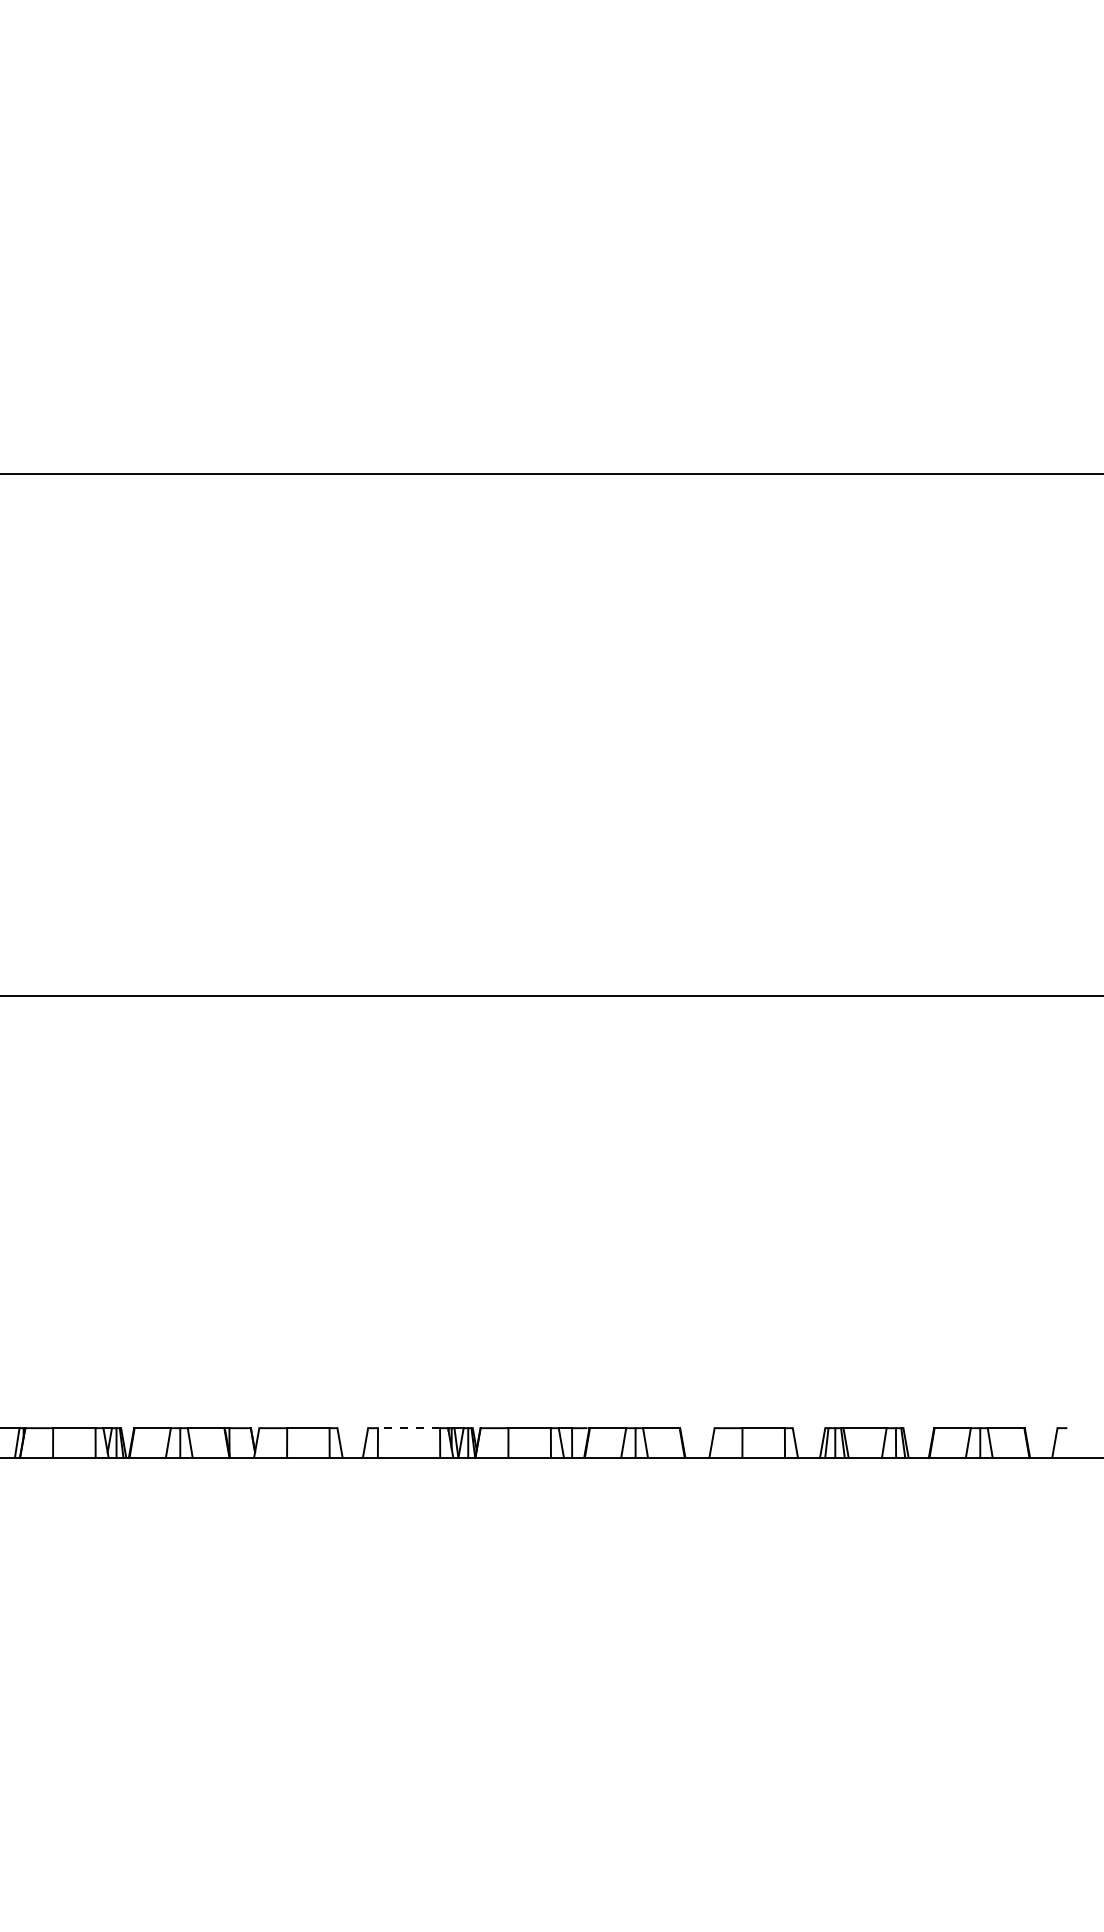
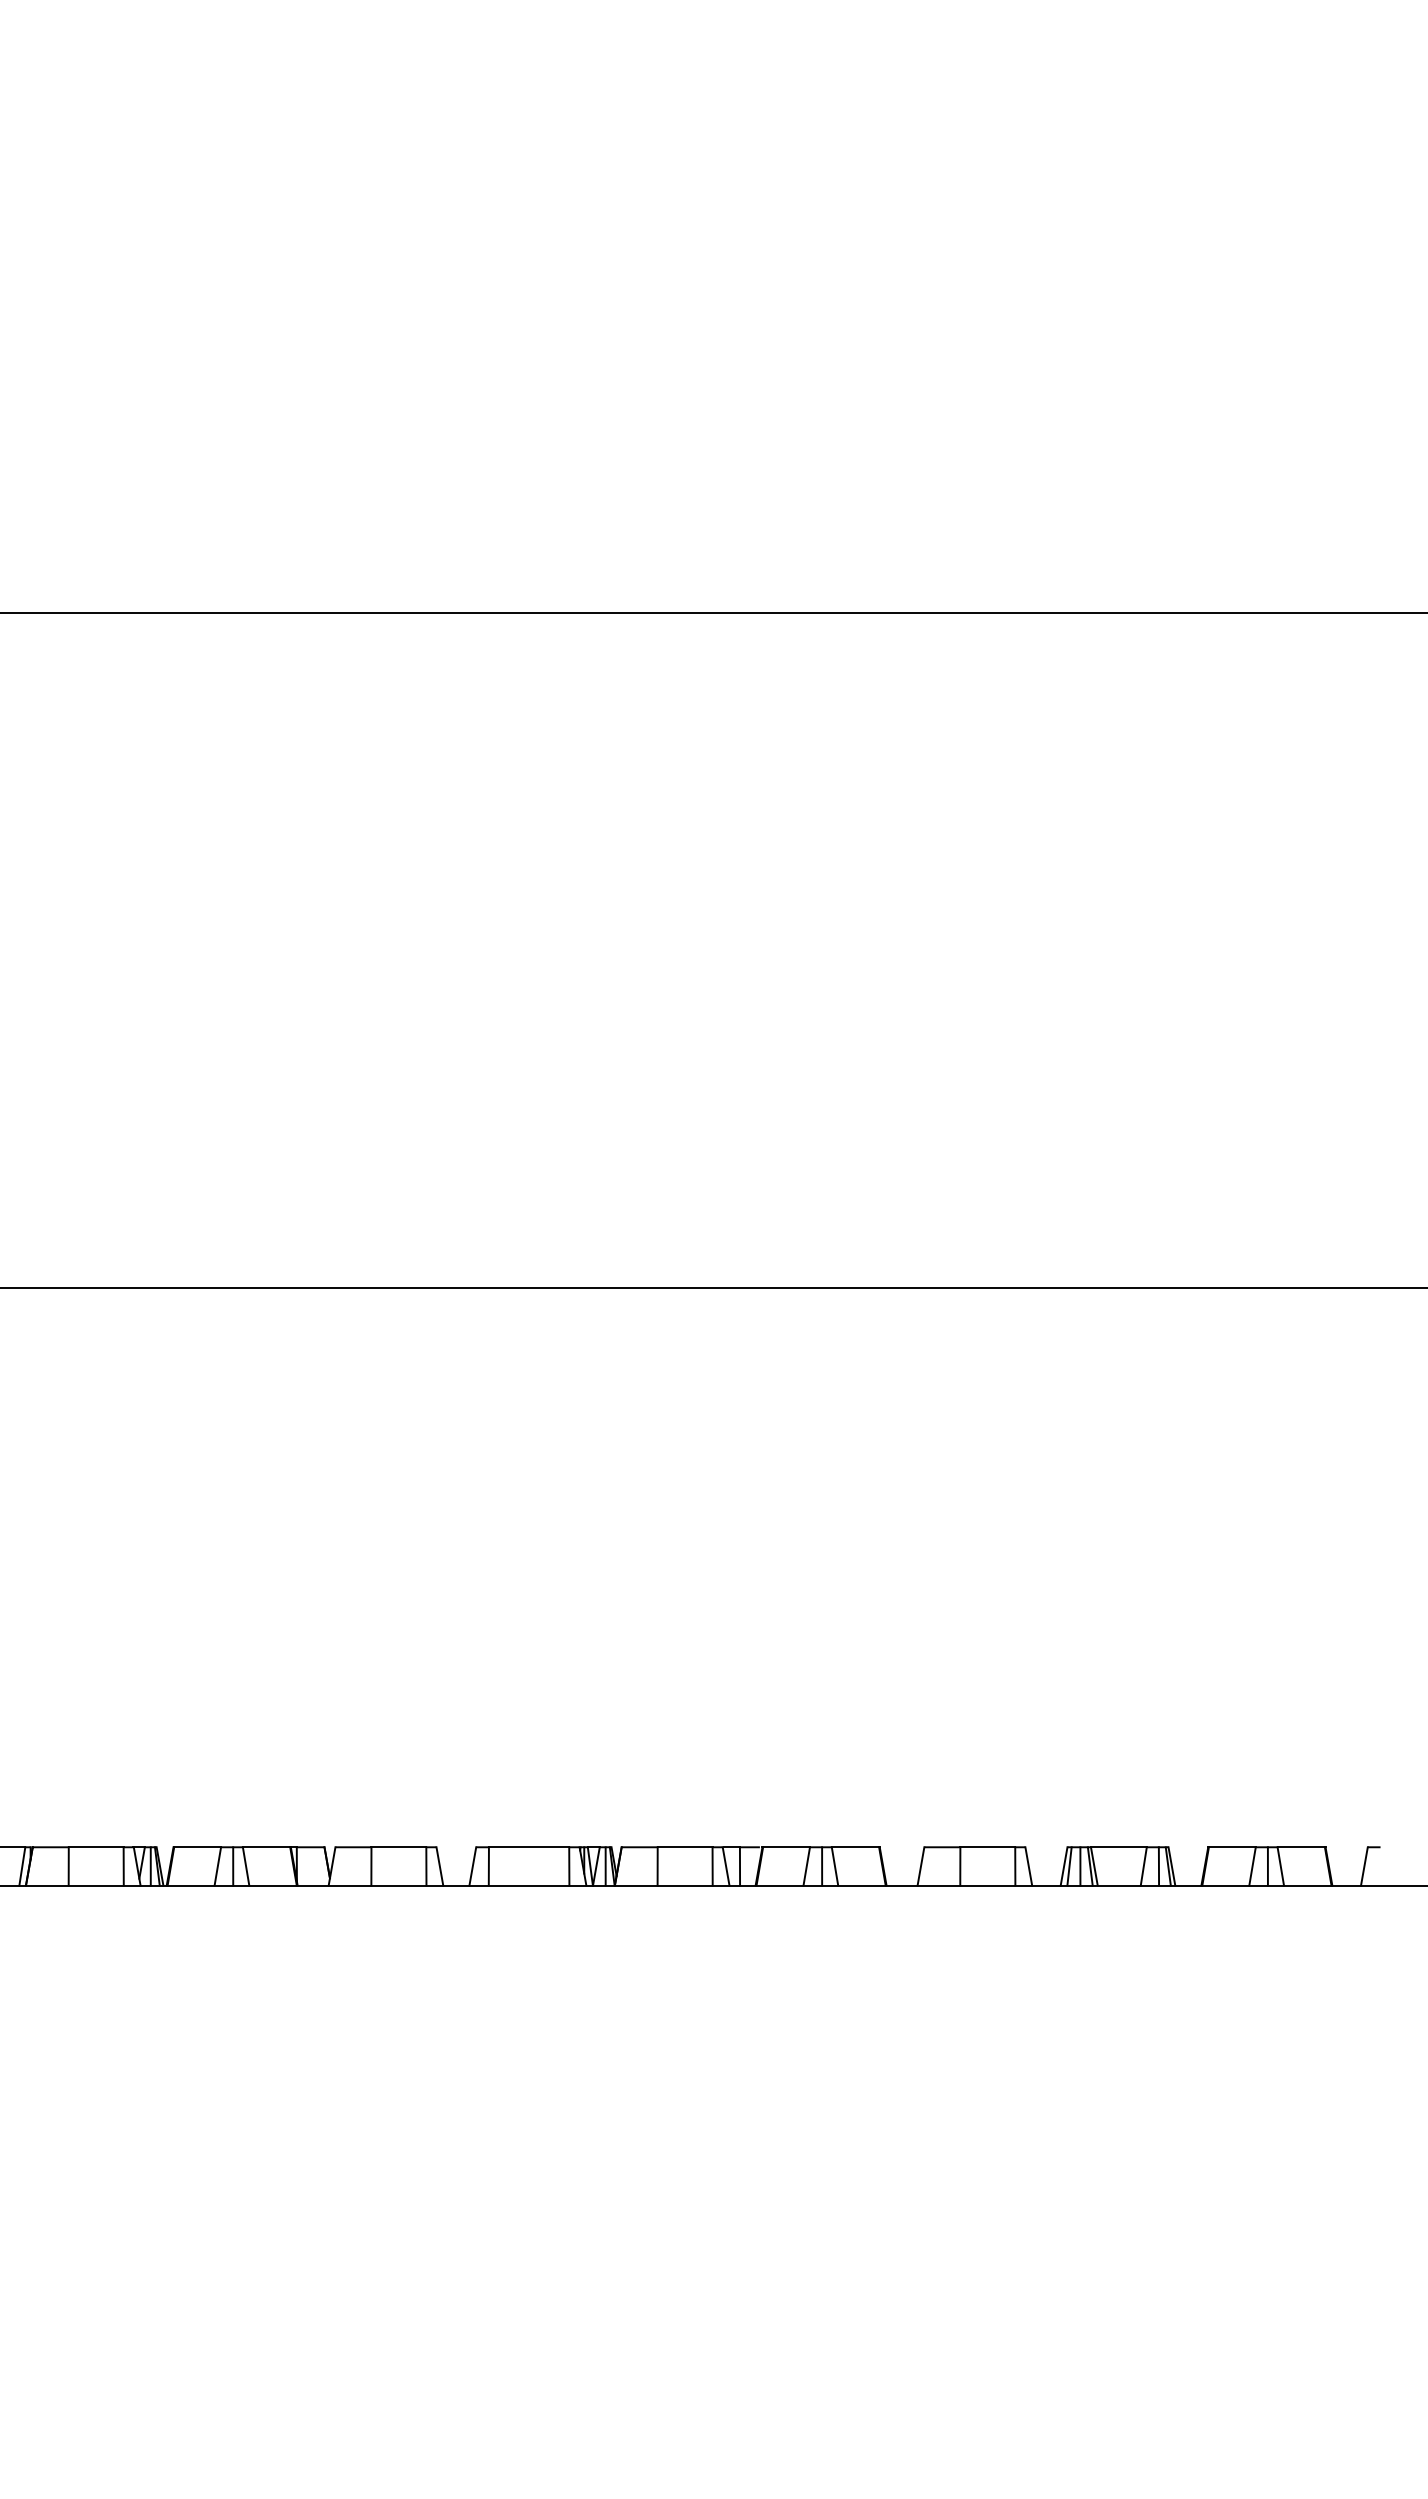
line: (408, 1428) -> (528, 1847), dashed -> solid

